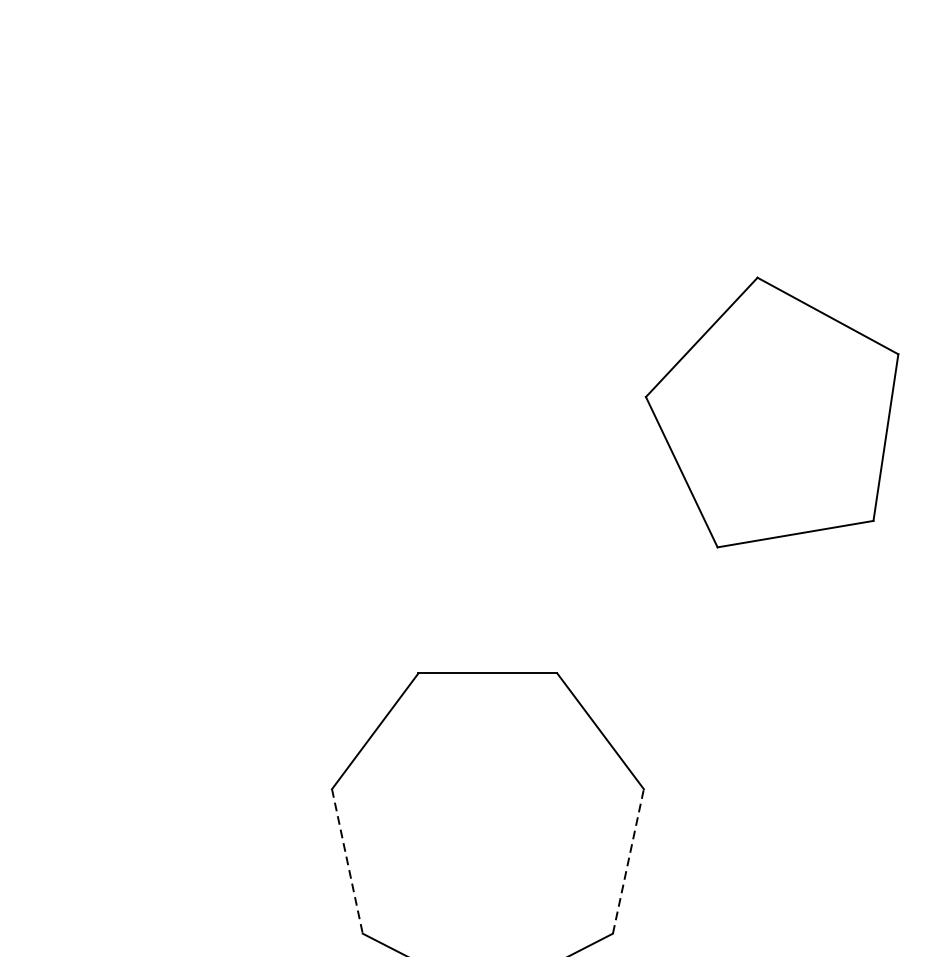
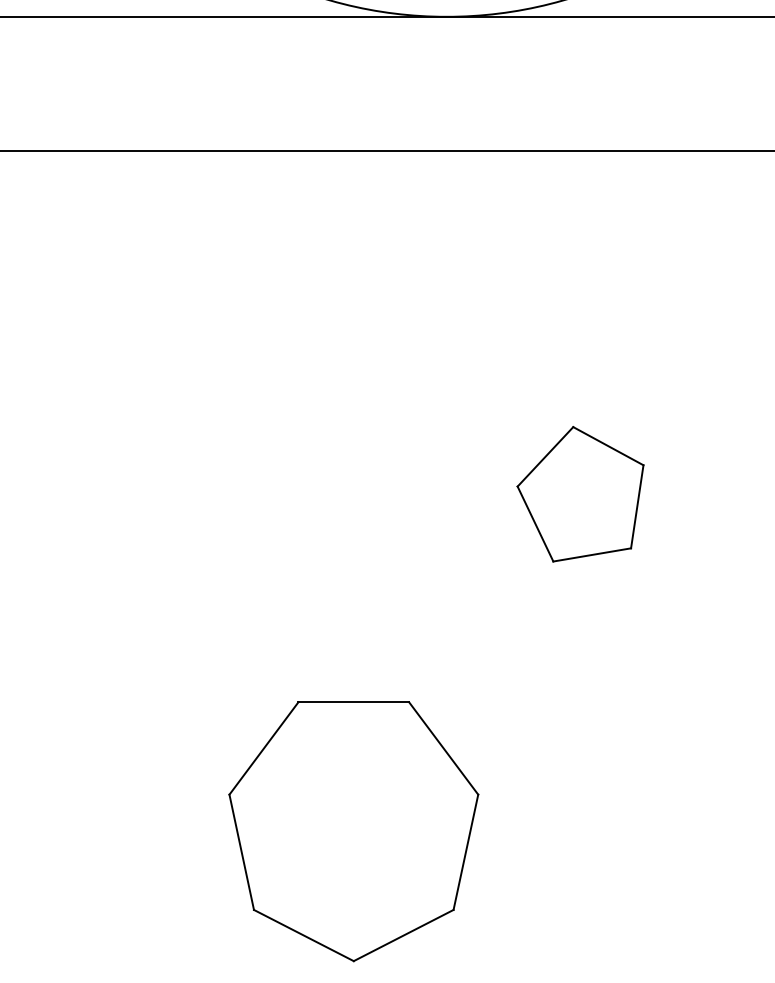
part: (772, 412) -> (580, 494), size x0.62
line: (347, 861) -> (241, 852), dashed -> solid
line: (627, 861) -> (465, 852), dashed -> solid

